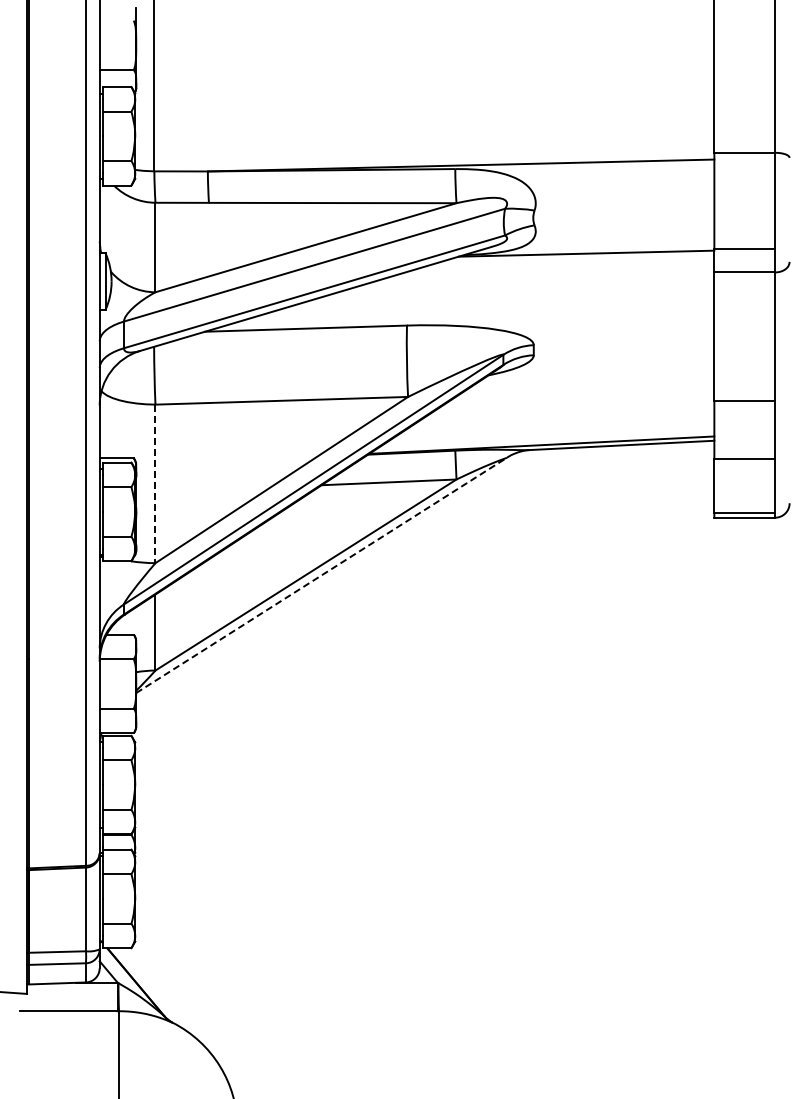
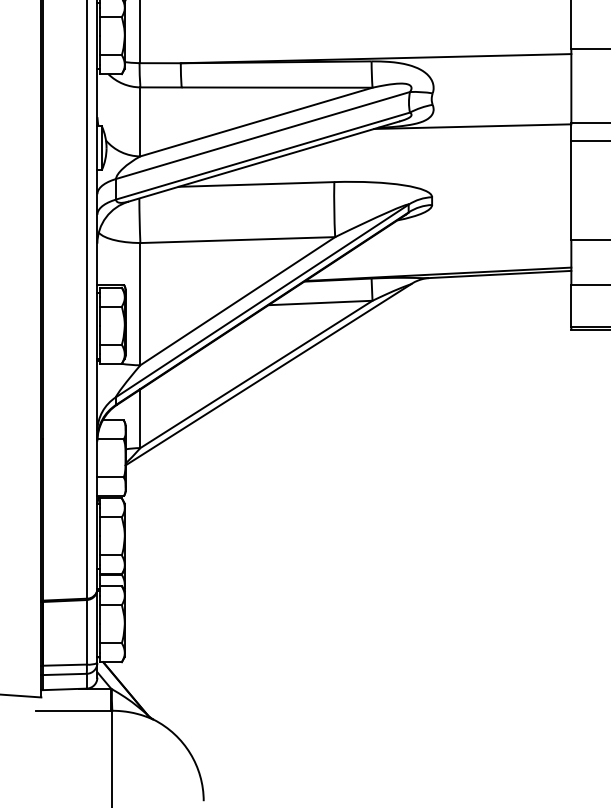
line: (155, 484) -> (140, 304), dashed -> solid
line: (321, 575) -> (268, 374), dashed -> solid

